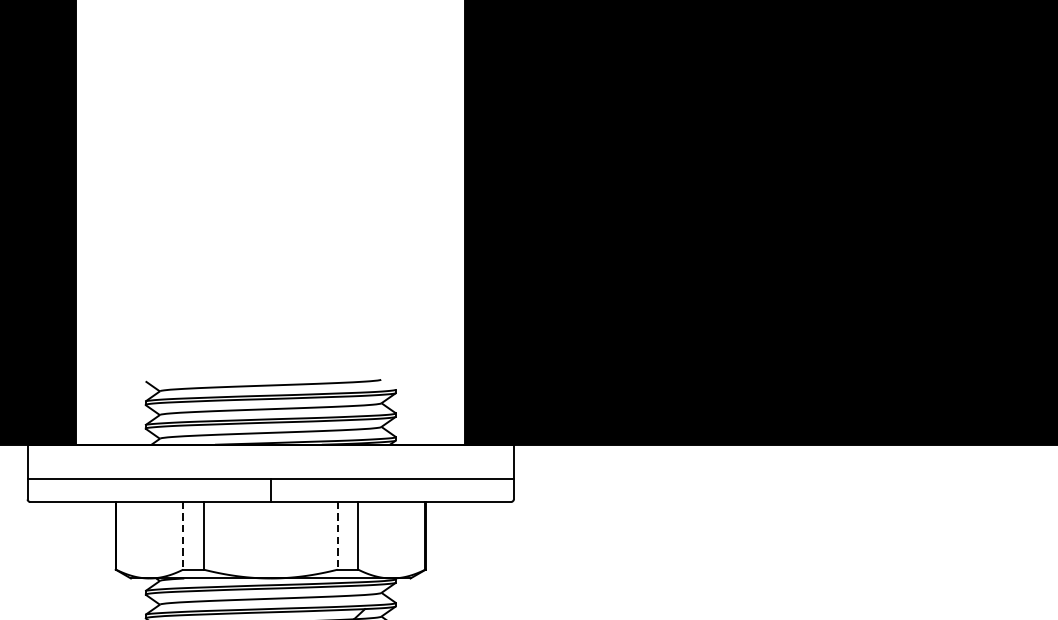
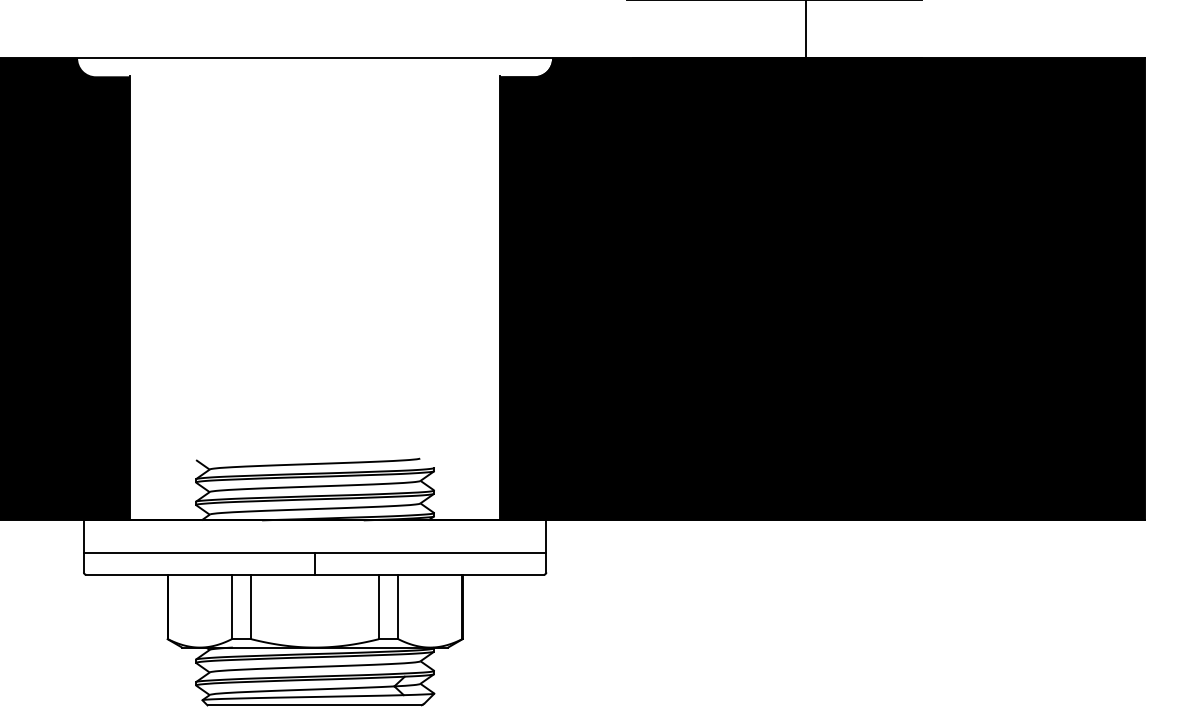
line: (182, 536) -> (231, 607), dashed -> solid
line: (337, 536) -> (378, 607), dashed -> solid

